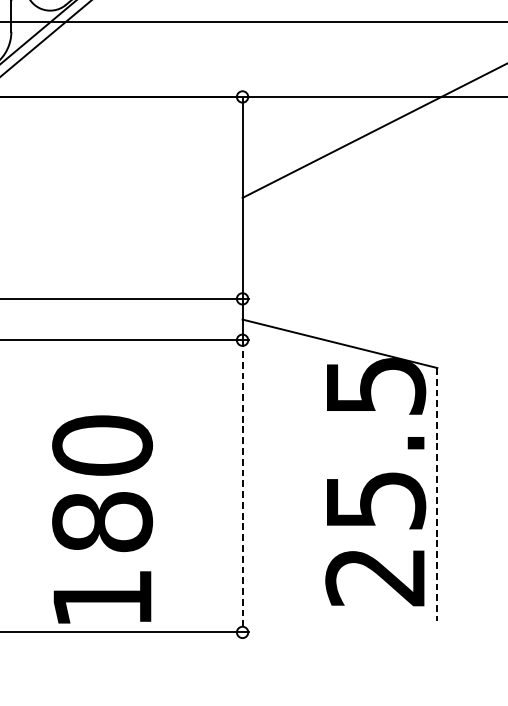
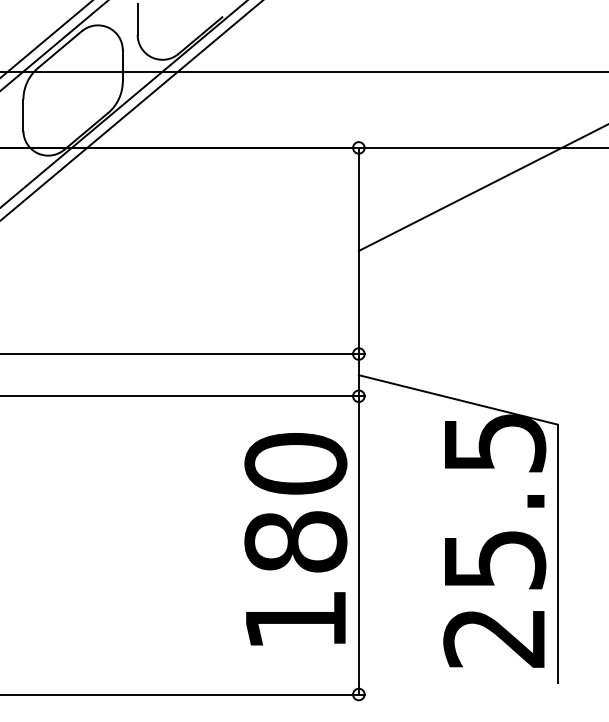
line: (242, 486) -> (358, 545), dashed -> solid
line: (437, 495) -> (557, 554), dashed -> solid
text: (102, 519) -> (295, 539), moved

